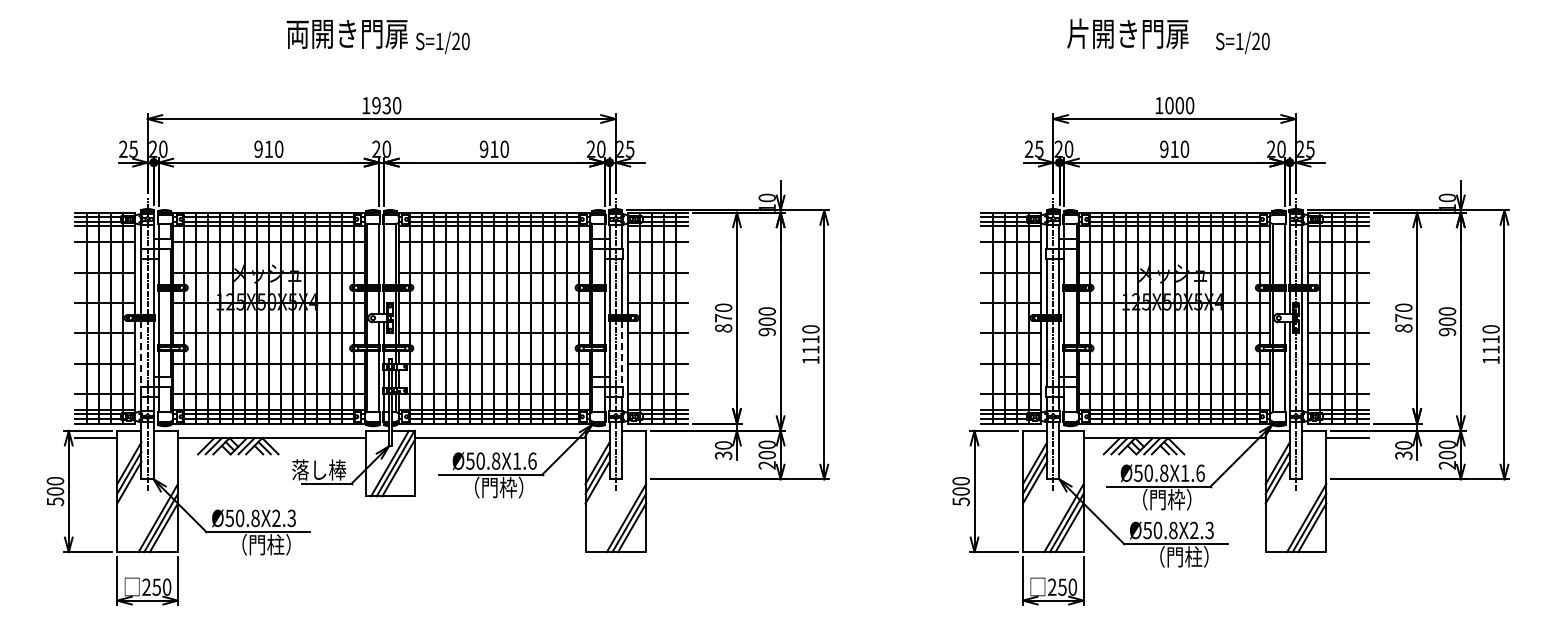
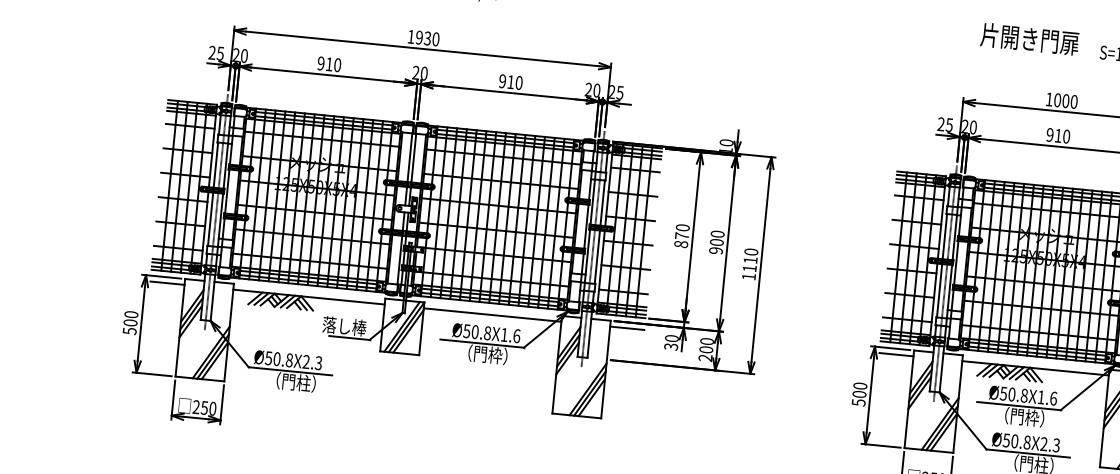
line: (141, 354) -> (210, 219), dashed -> solid
line: (621, 354) -> (596, 257), dashed -> solid
line: (667, 438) -> (627, 328), added
line: (1001, 438) -> (896, 354), added

